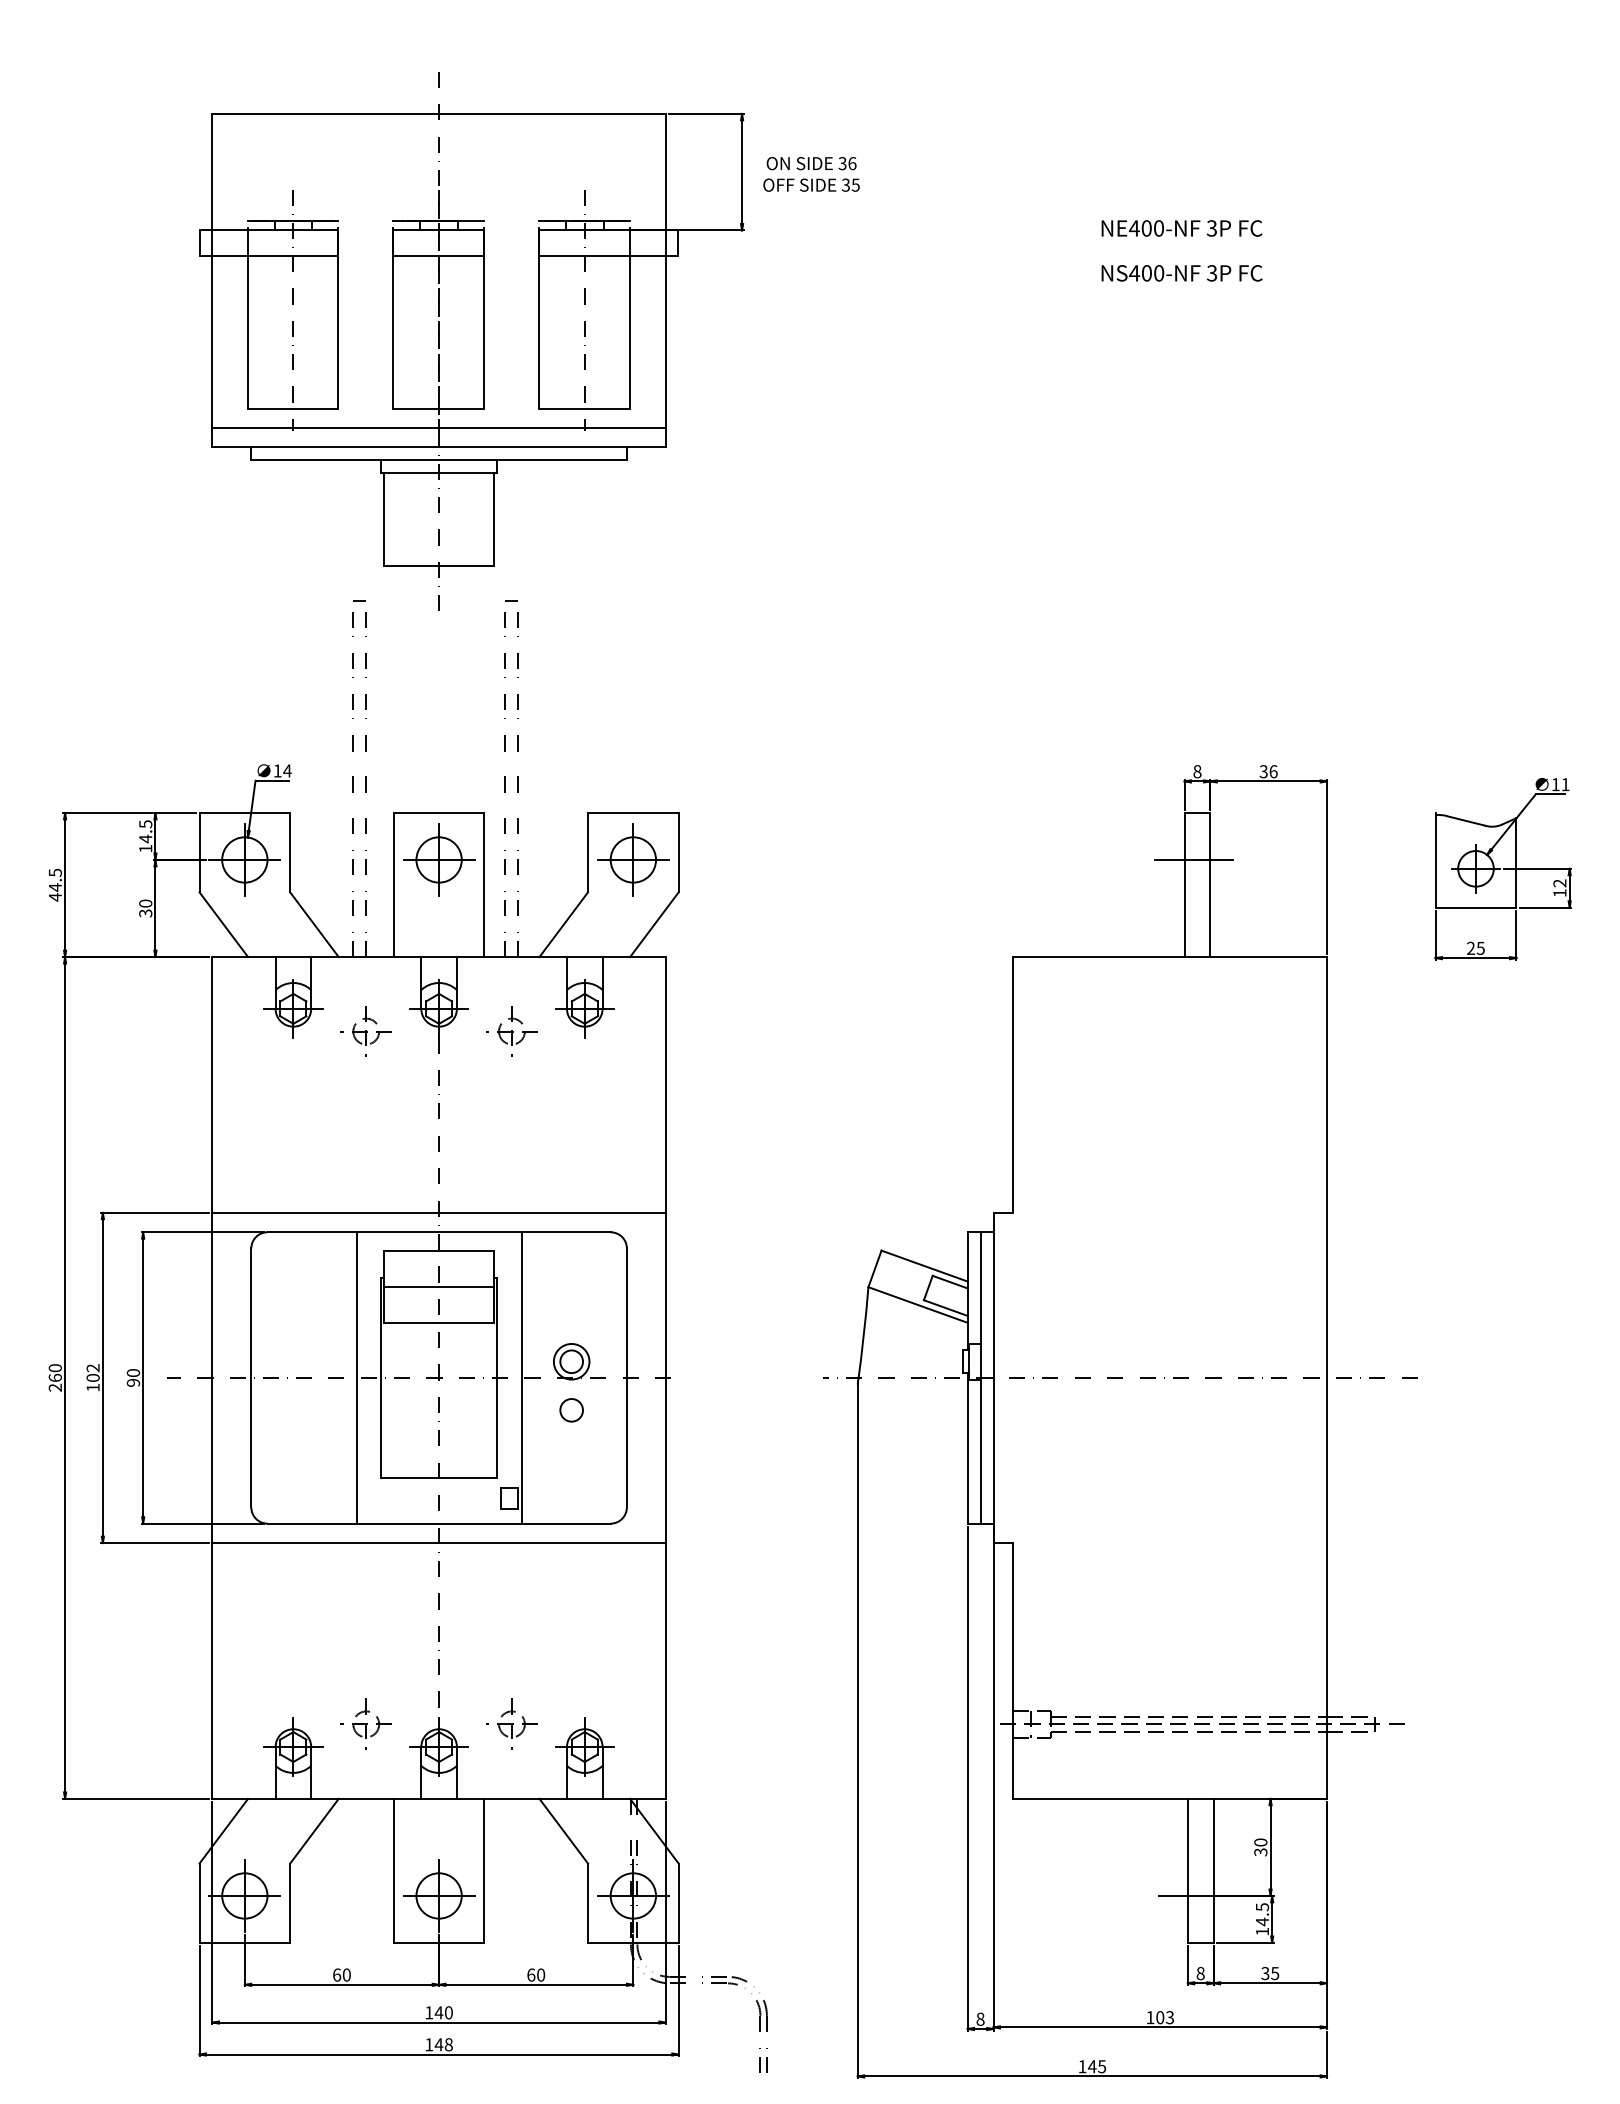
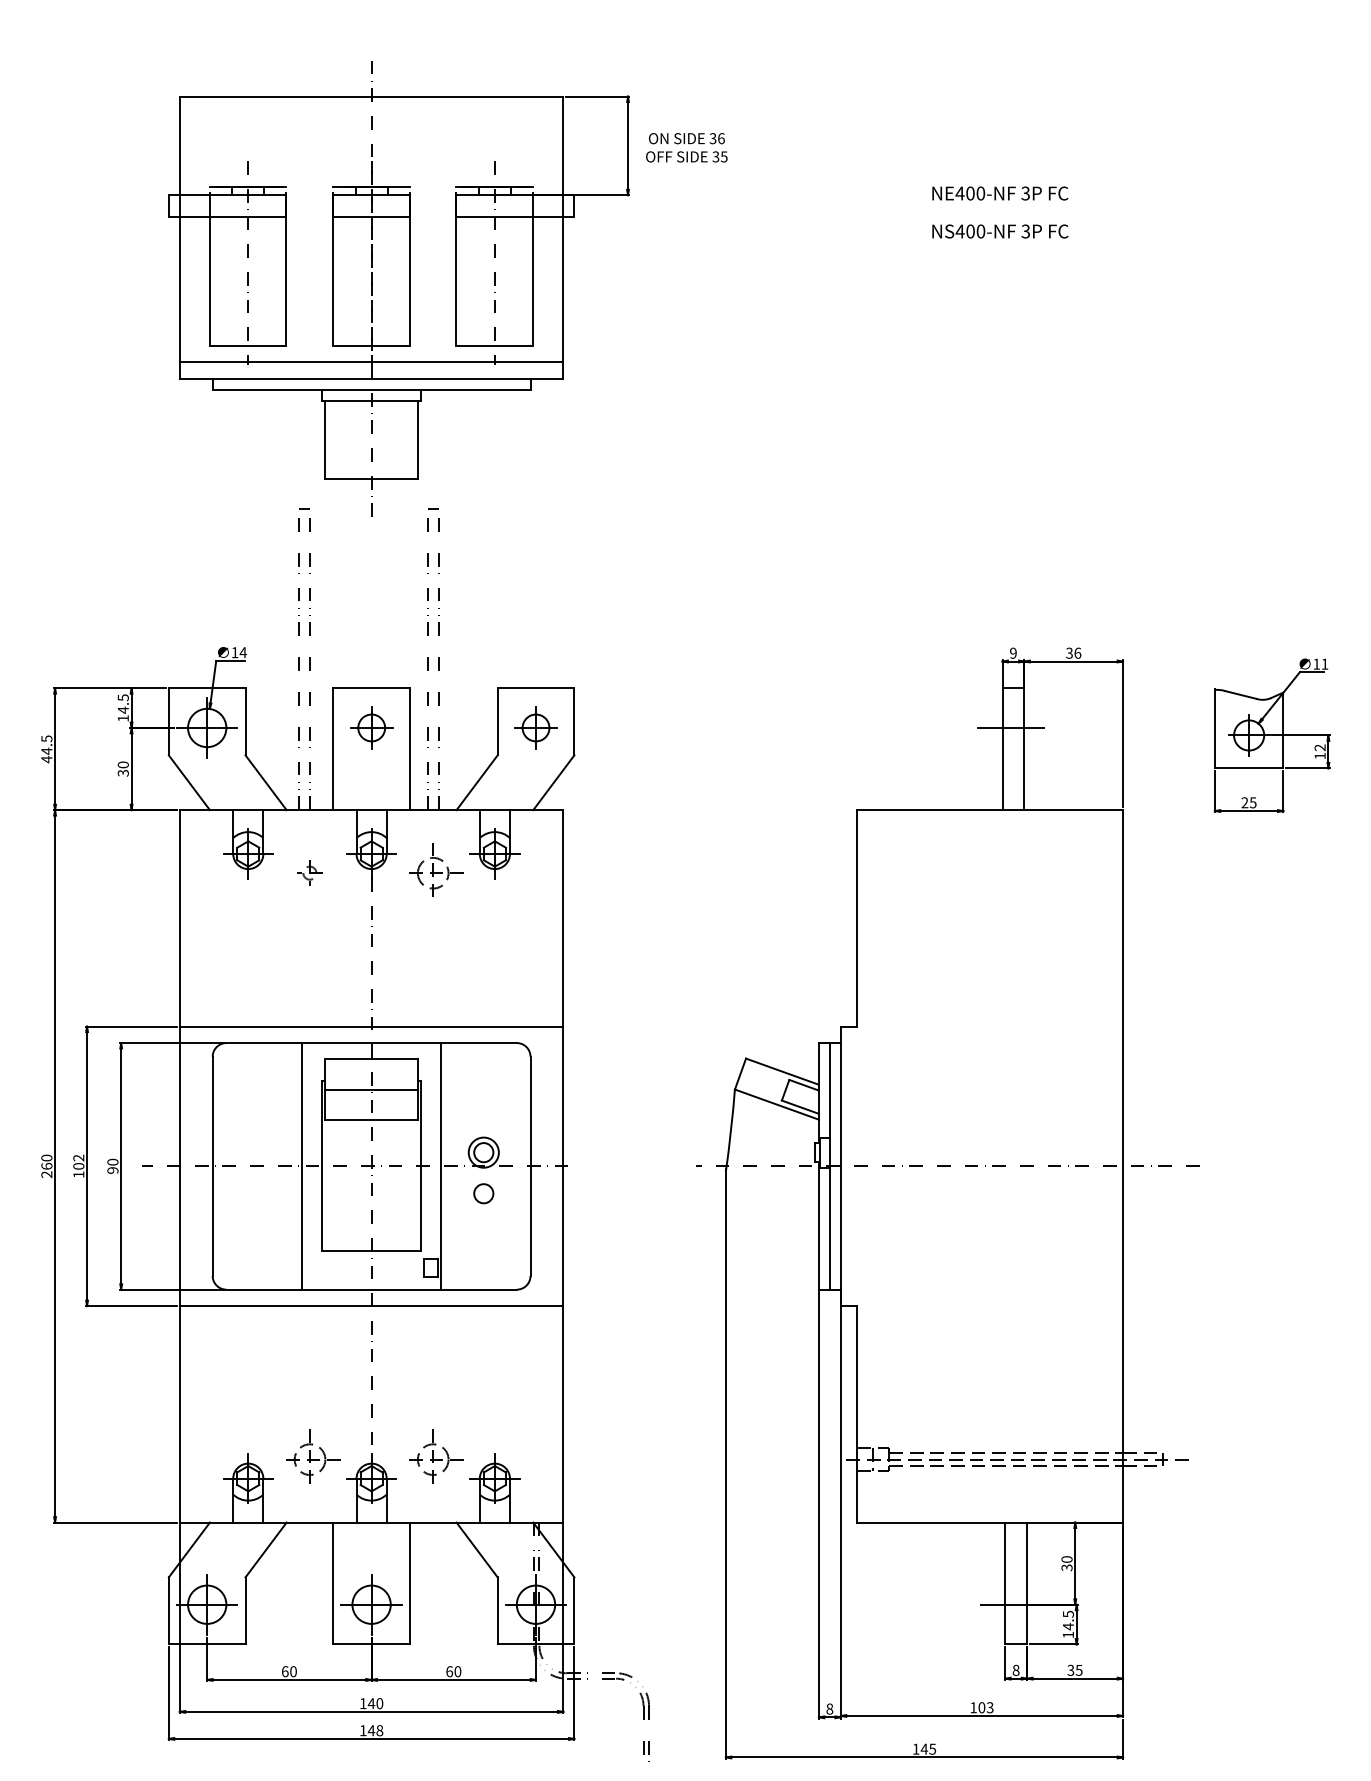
text: (1197, 771) -> (1013, 653), 8 -> 9
part: (439, 859) -> (371, 727), size x0.7
part: (633, 859) -> (536, 727), size x0.7
part: (365, 1031) -> (309, 873), size x0.6
part: (511, 1031) -> (432, 873), size x1.4
part: (365, 1723) -> (309, 1458), size x1.4
part: (511, 1723) -> (432, 1458), size x1.4

